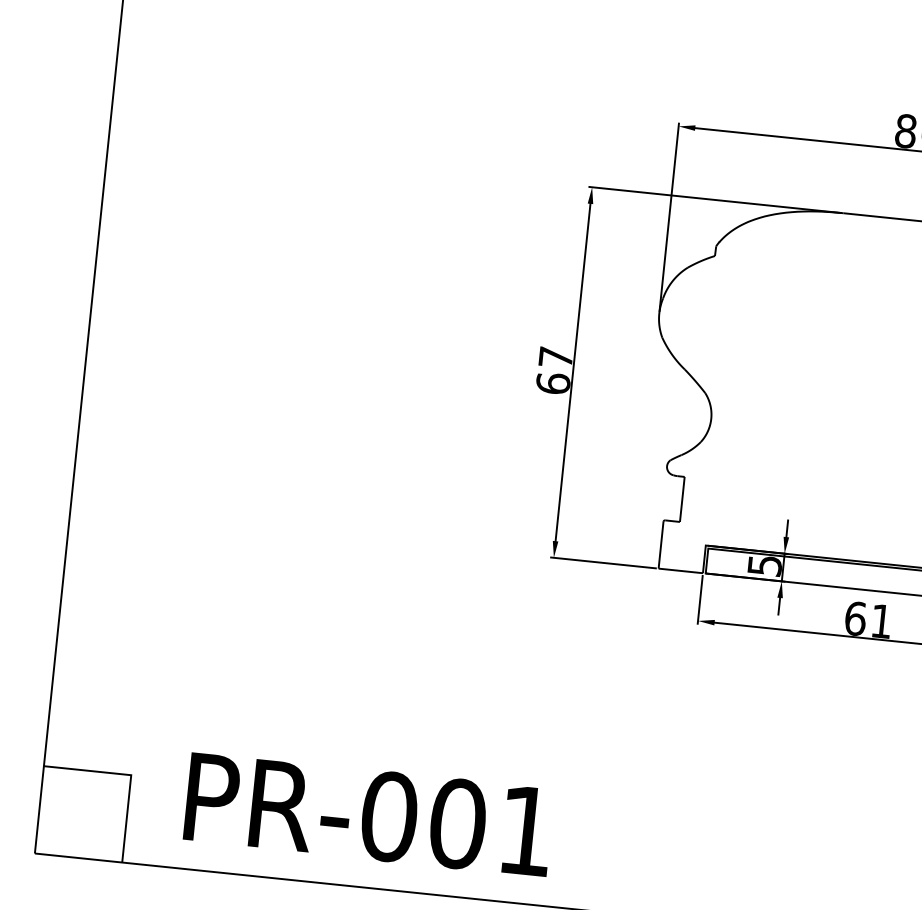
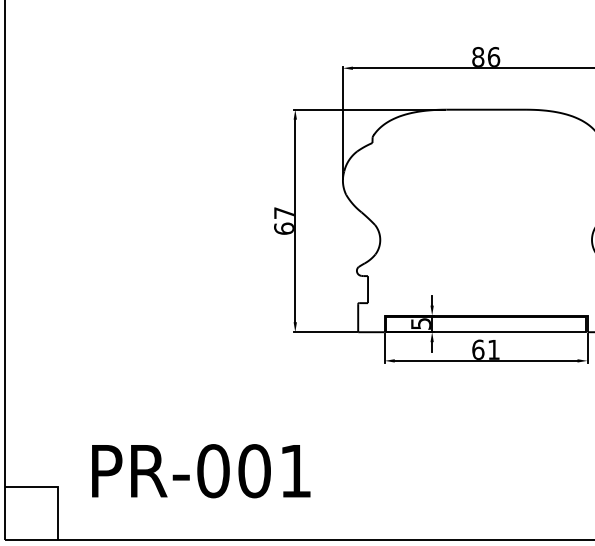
text: (369, 815) -> (201, 471), moved

